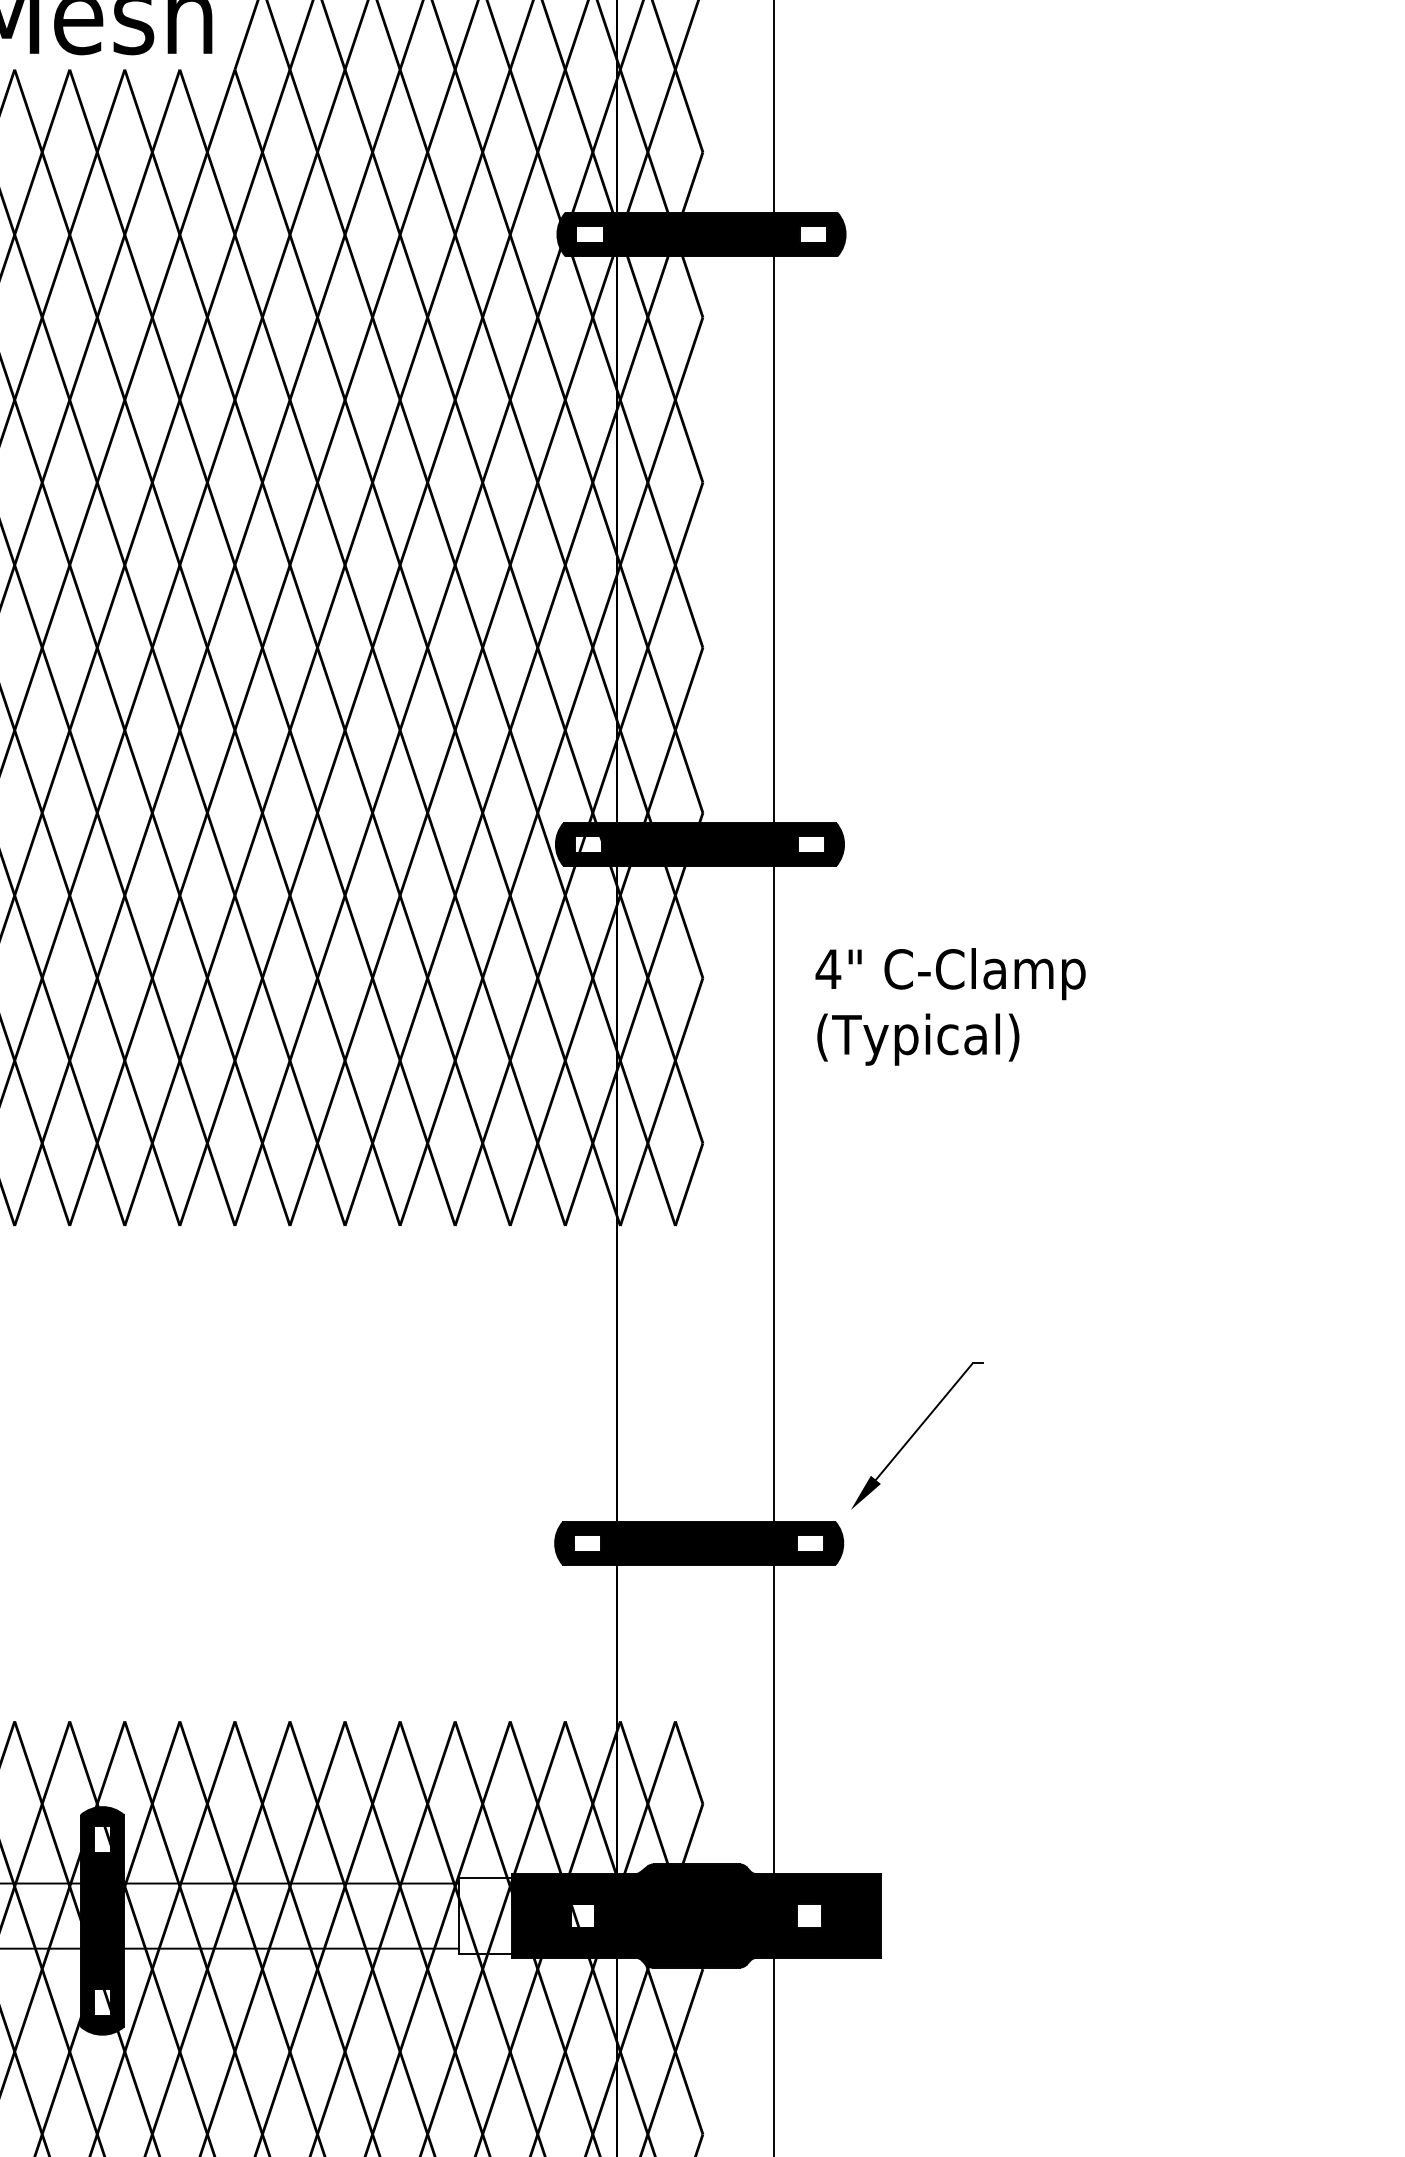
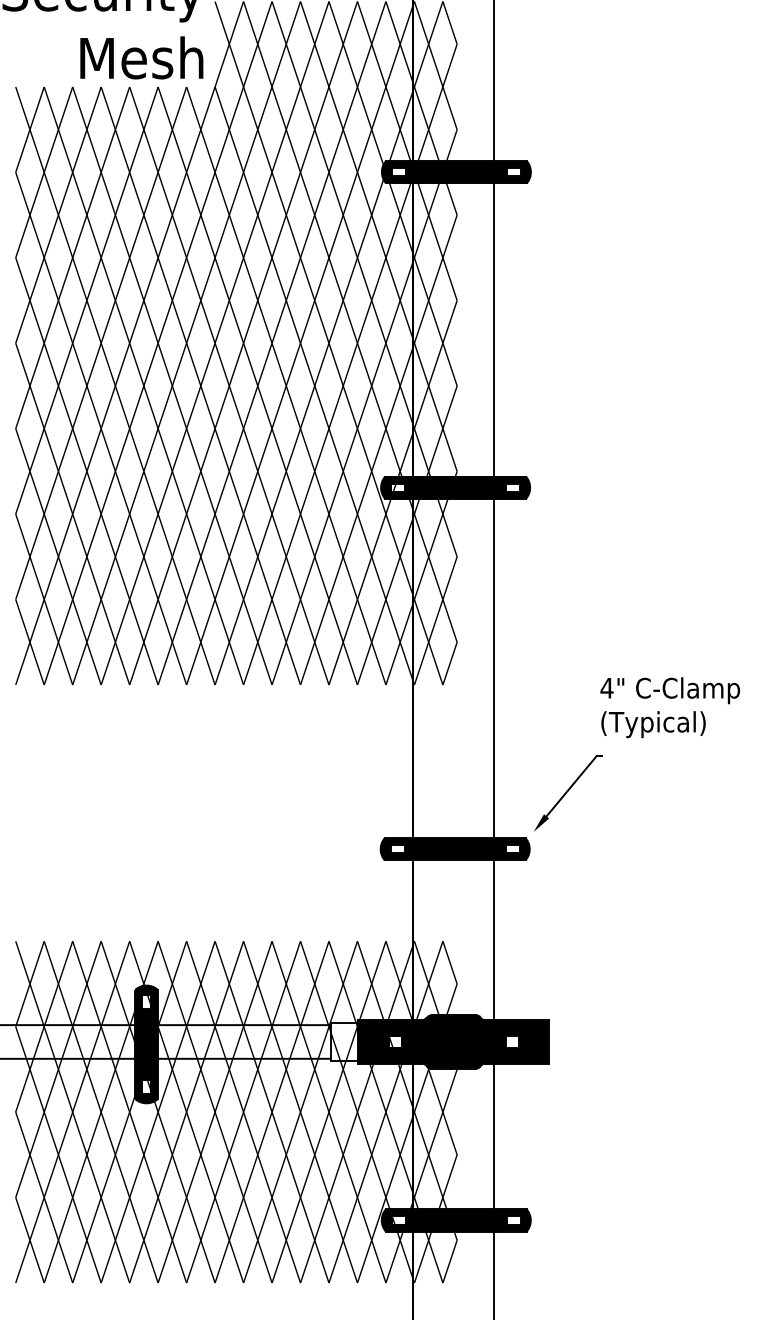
text: (949, 1006) -> (669, 707), moved

